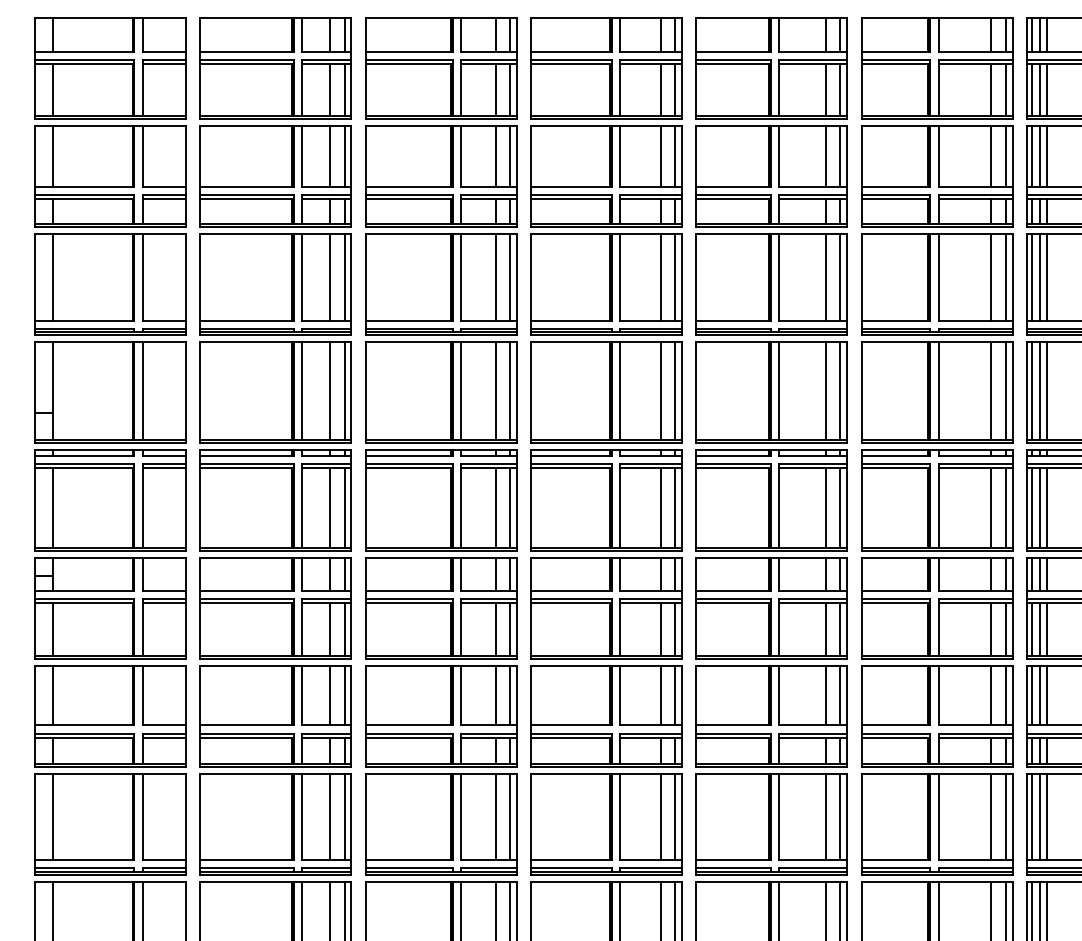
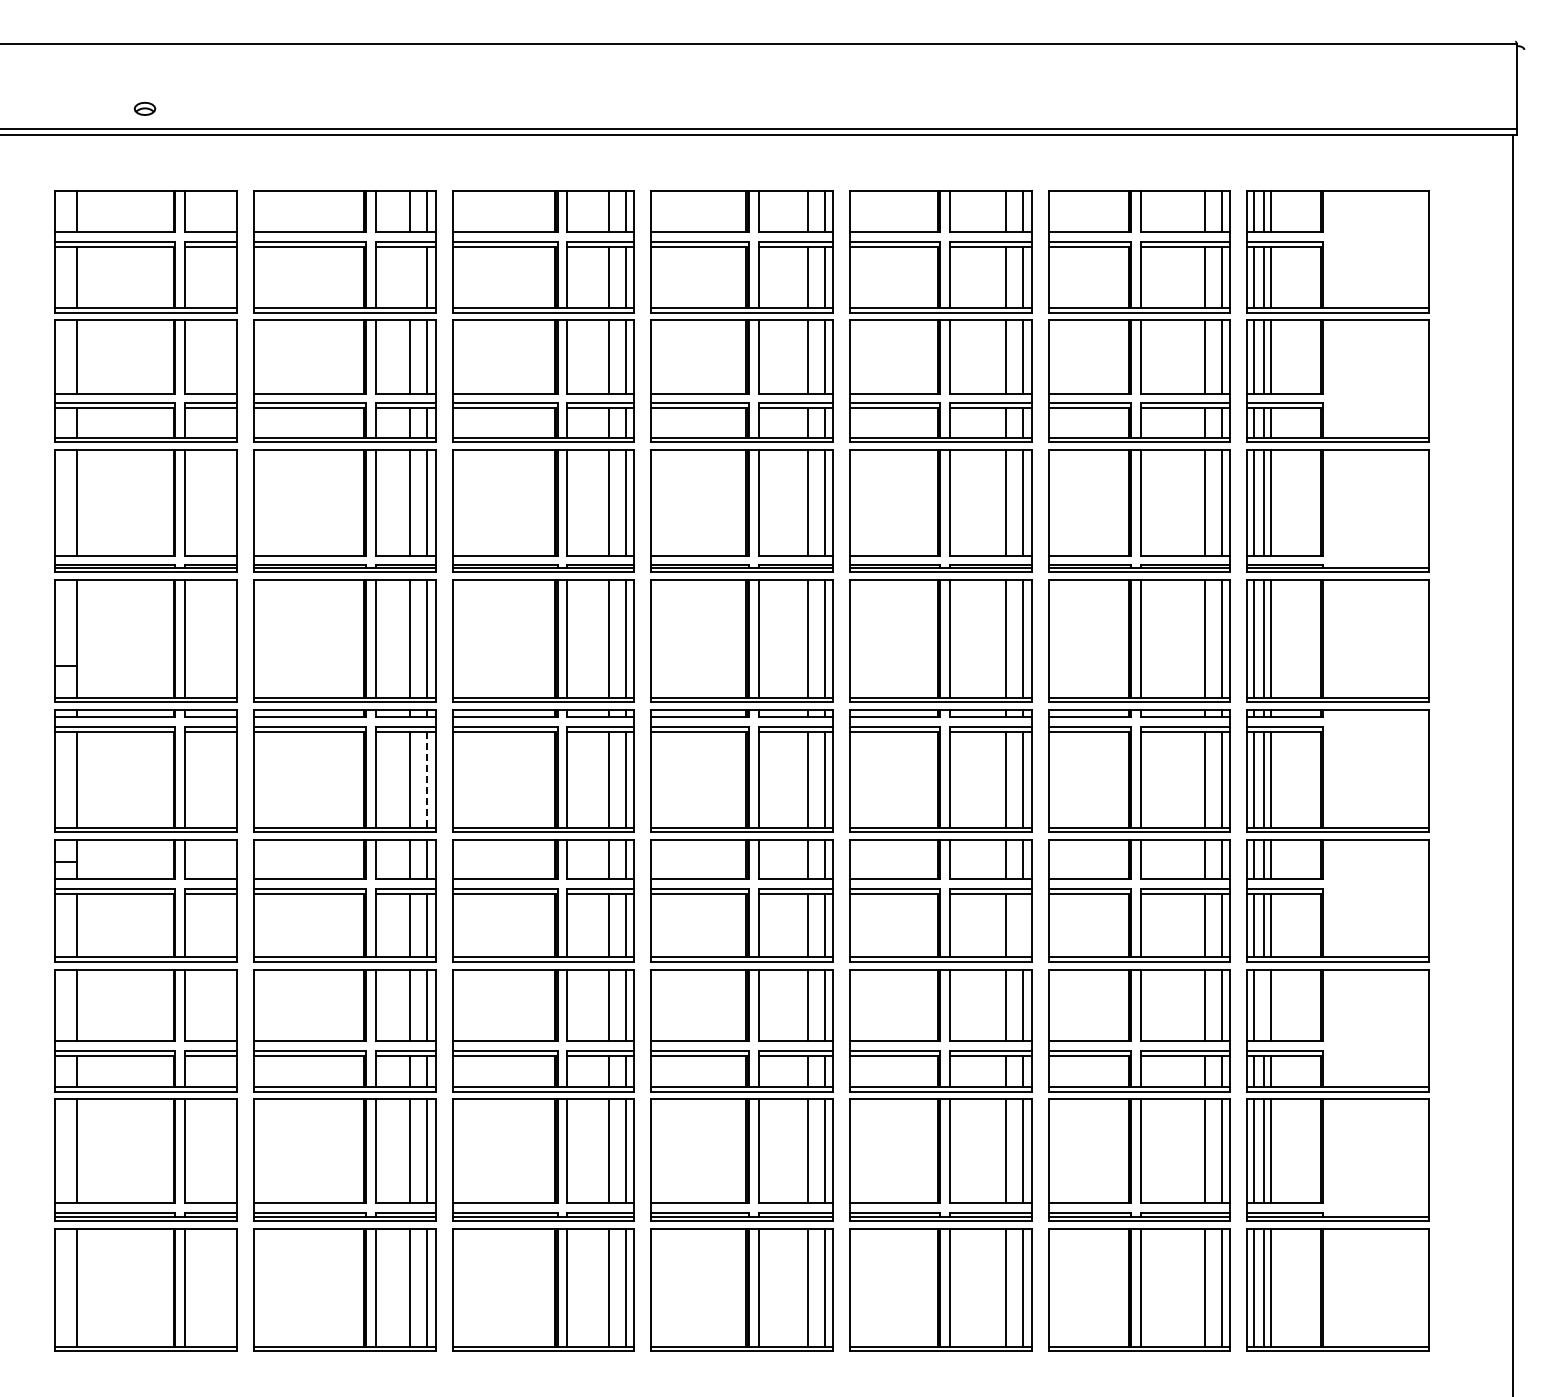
line: (330, 89) -> (410, 277), removed
line: (344, 507) -> (427, 779), solid -> dashed
line: (840, 629) -> (1023, 925), removed
line: (1040, 695) -> (1263, 1005), removed

